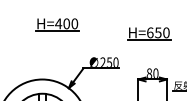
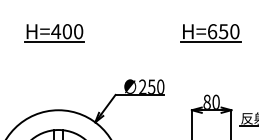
part: (57, 24) -> (54, 32), moved
part: (149, 33) -> (211, 32), moved

